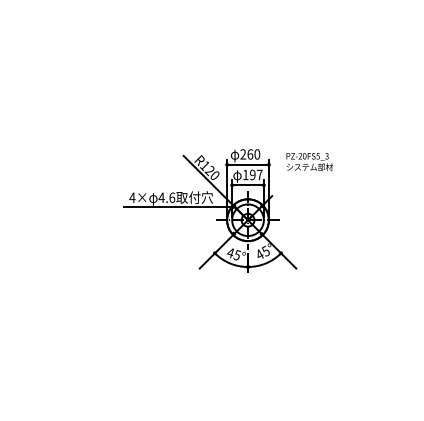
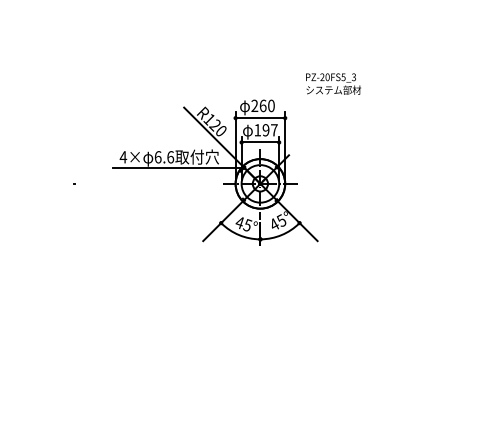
text: (309, 162) -> (333, 84), moved
text: (161, 197) -> (157, 156), 4.6 -> 6.6

